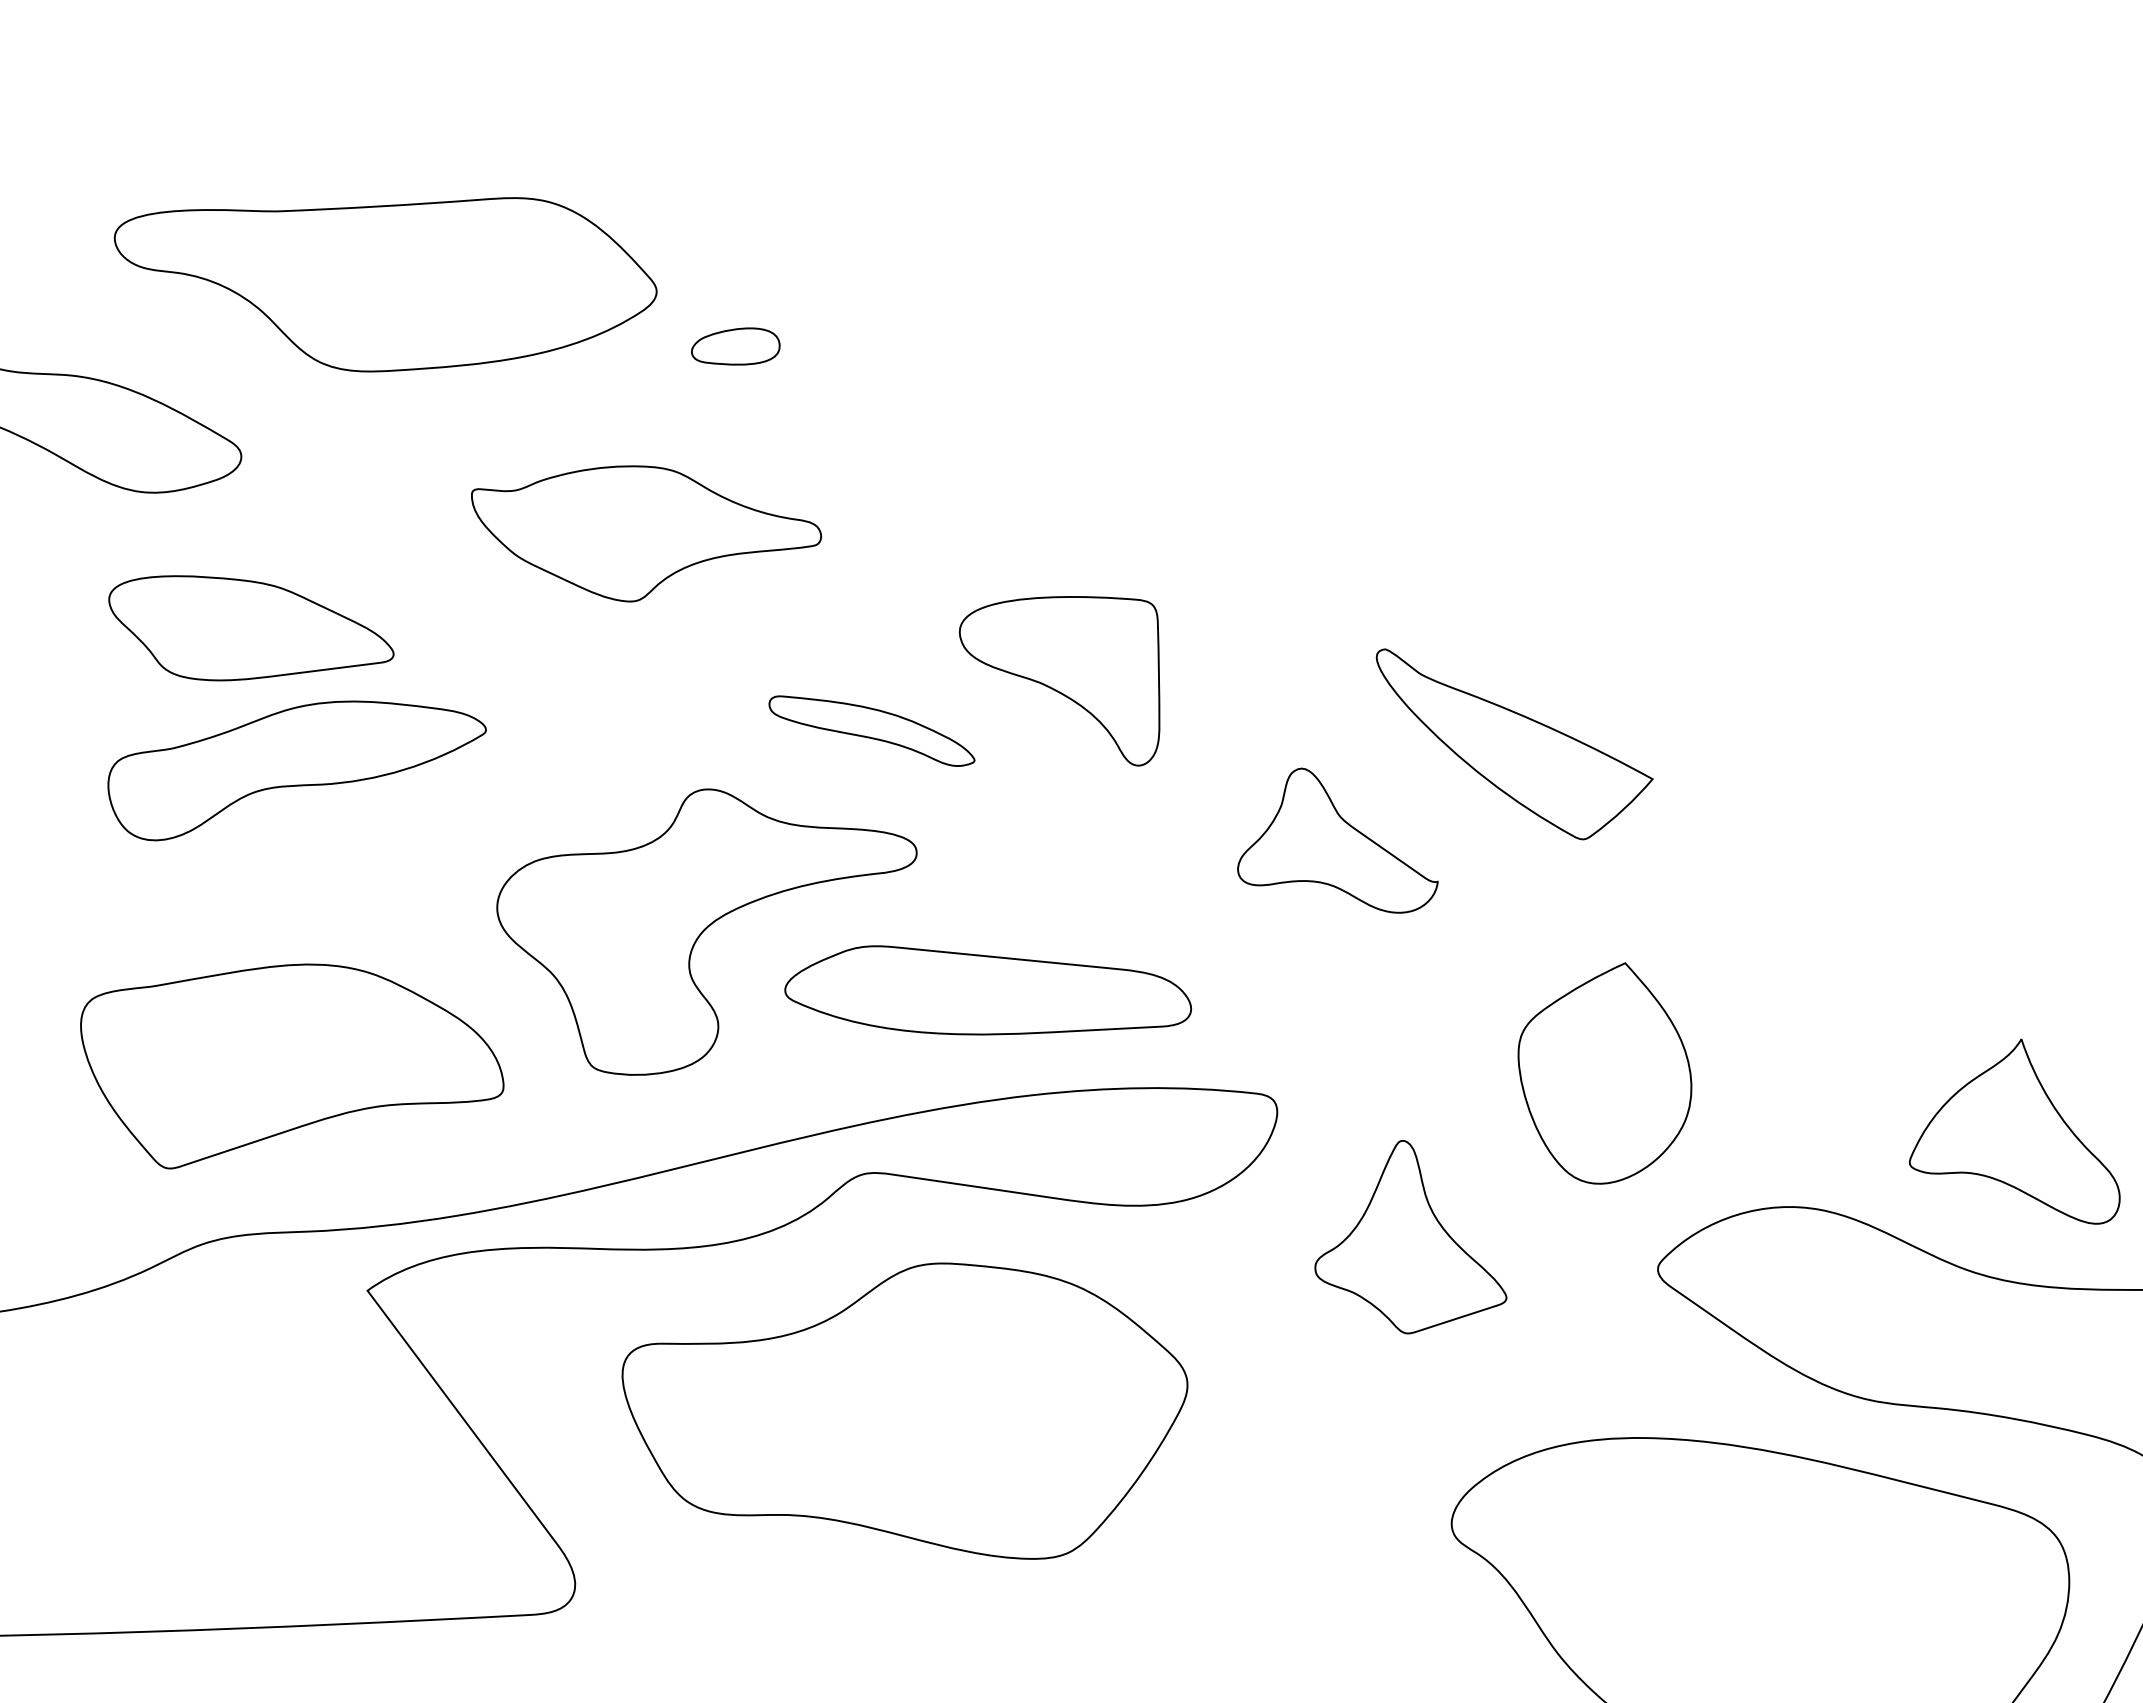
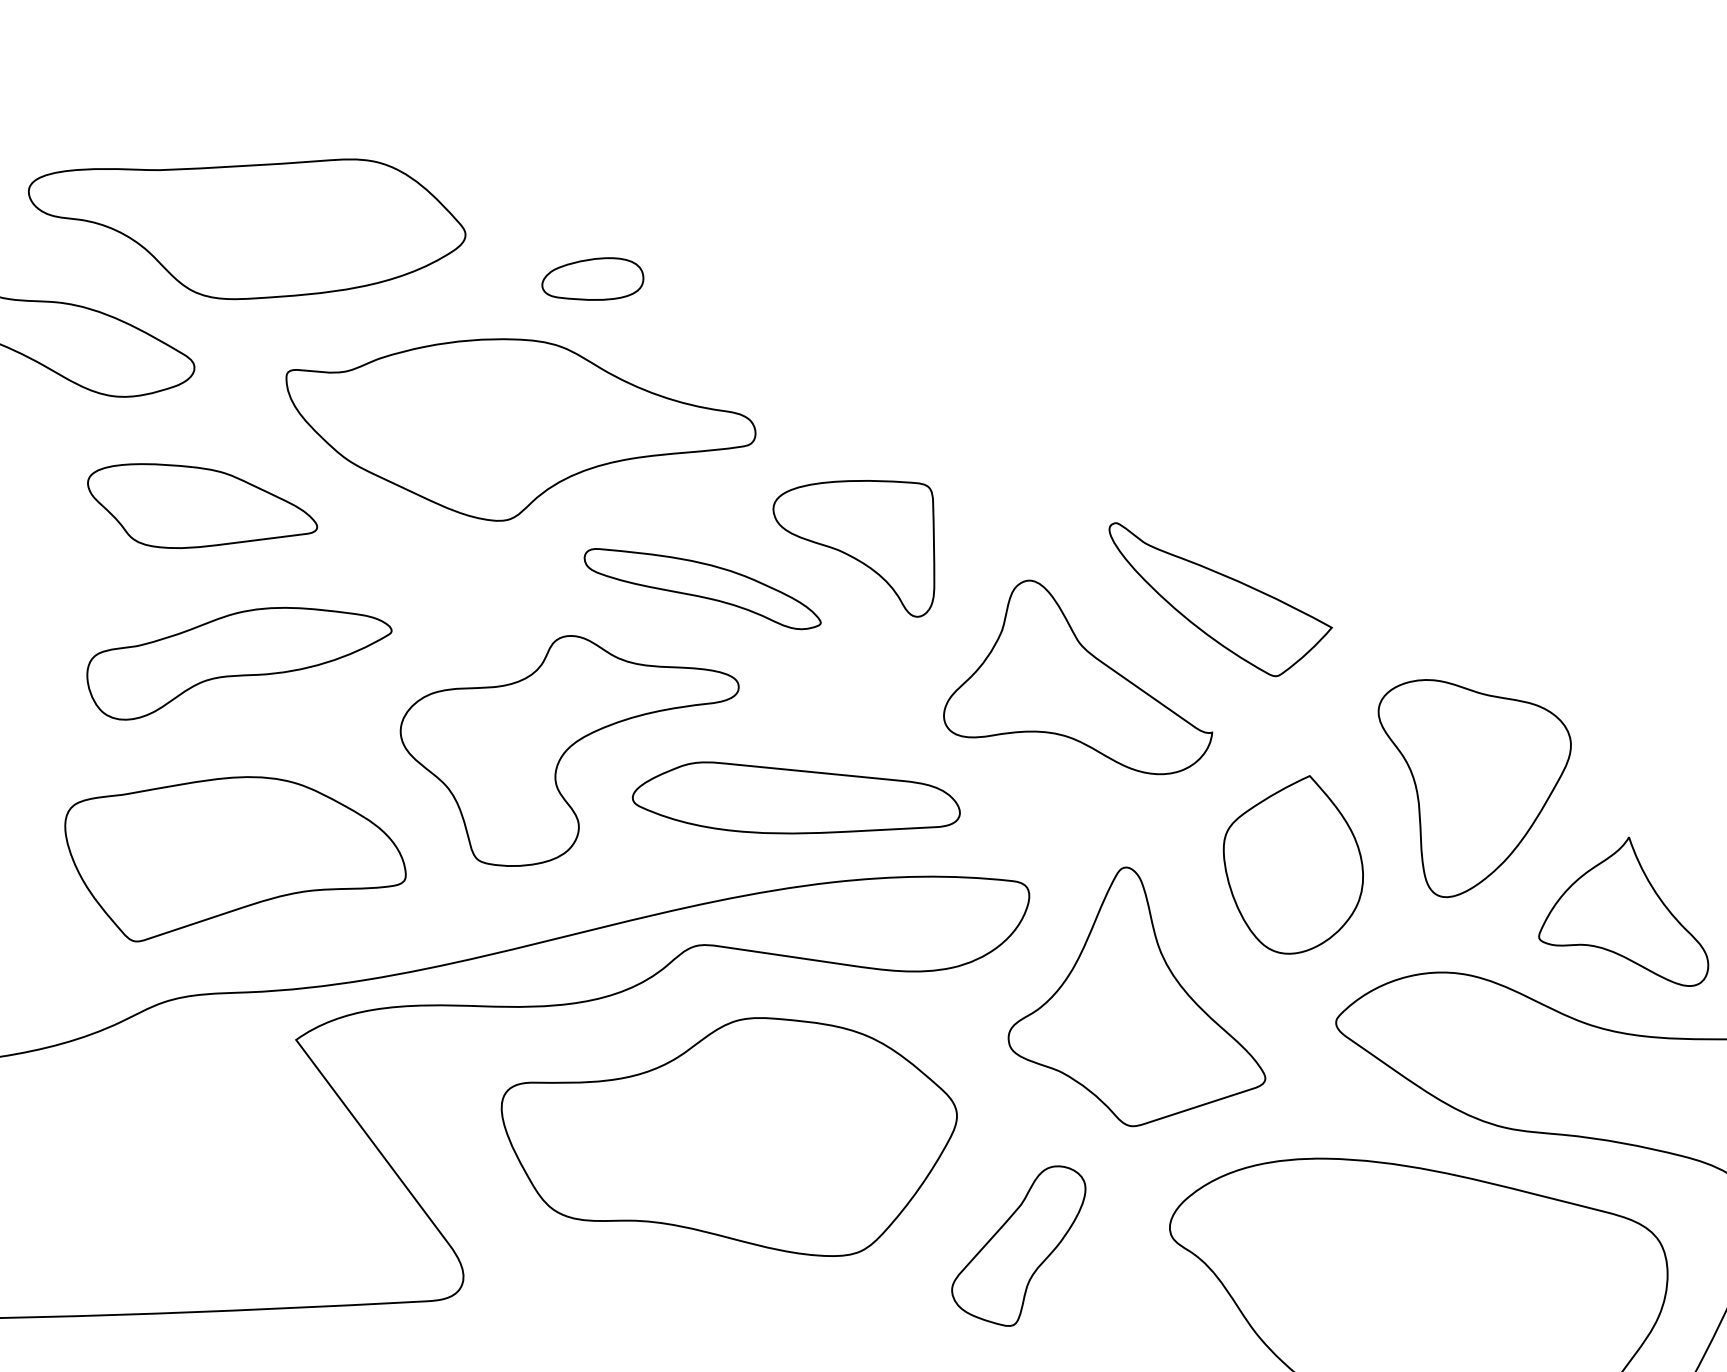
part: (385, 284) -> (246, 229), moved
part: (735, 346) -> (592, 279), size x1.43
part: (646, 533) -> (520, 429), size x1.67
part: (871, 730) -> (702, 588), size x1.43
part: (296, 770) -> (238, 663), moved
part: (1337, 840) -> (1077, 677), size x1.67
part: (1829, 978) -> (1474, 788), added
part: (1410, 1236) -> (1136, 996), size x1.67
part: (1263, 1546) -> (1018, 1246), added

